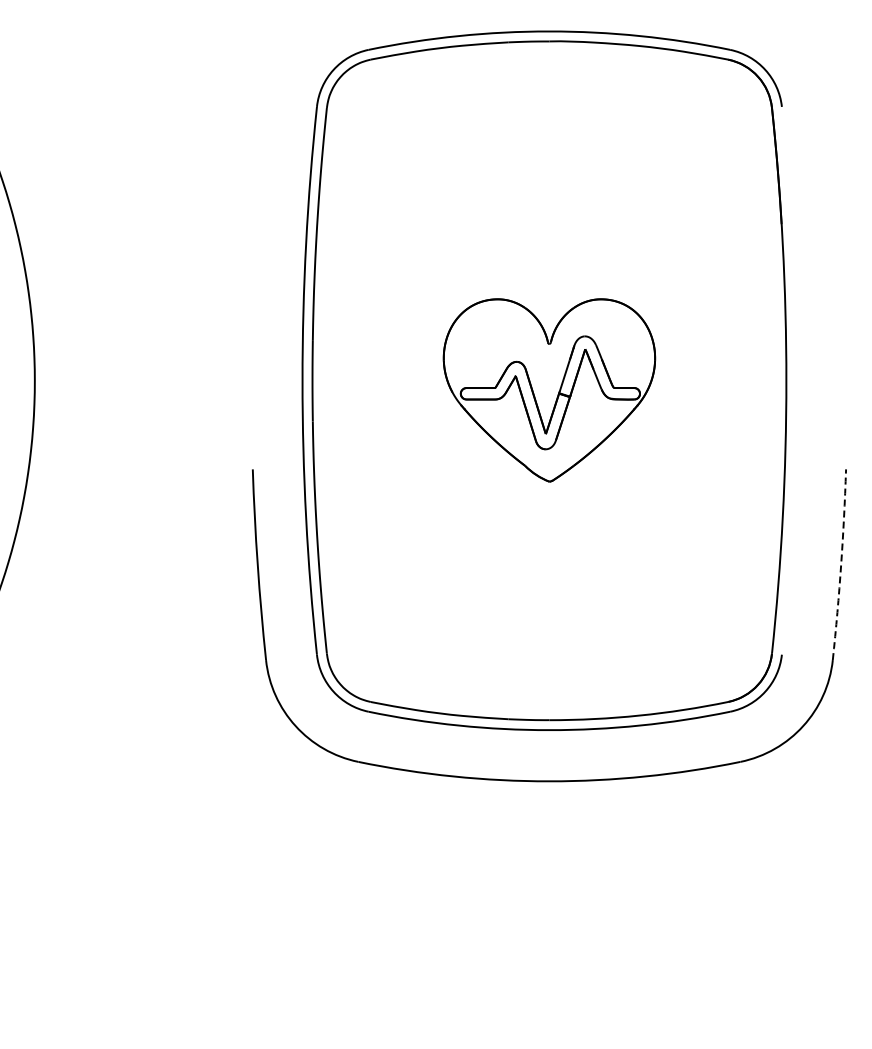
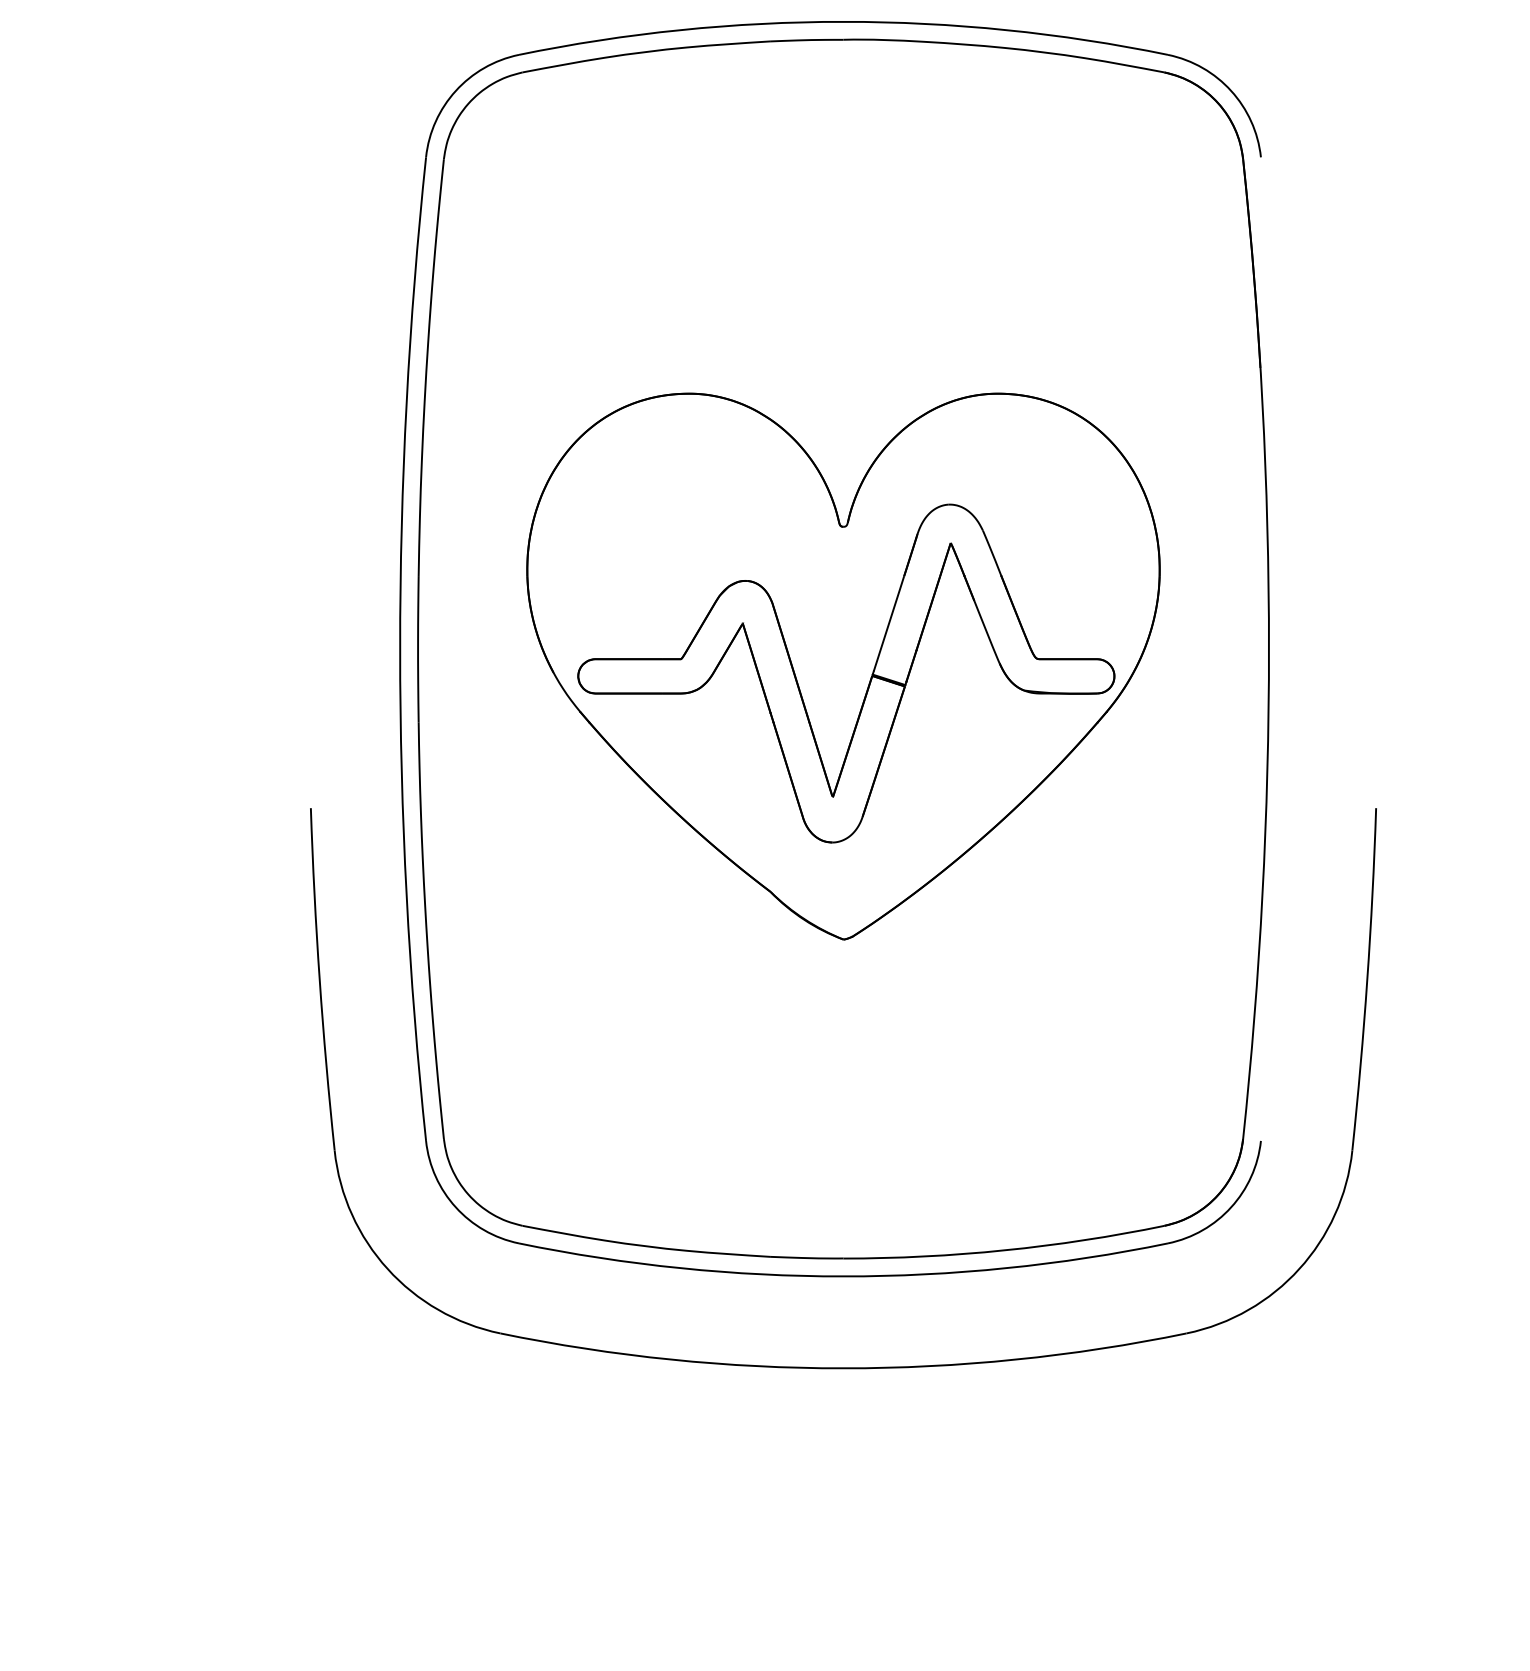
part: (549, 390) -> (843, 666), size x1.67
arc: (841, 564) -> (1367, 978), dashed -> solid

